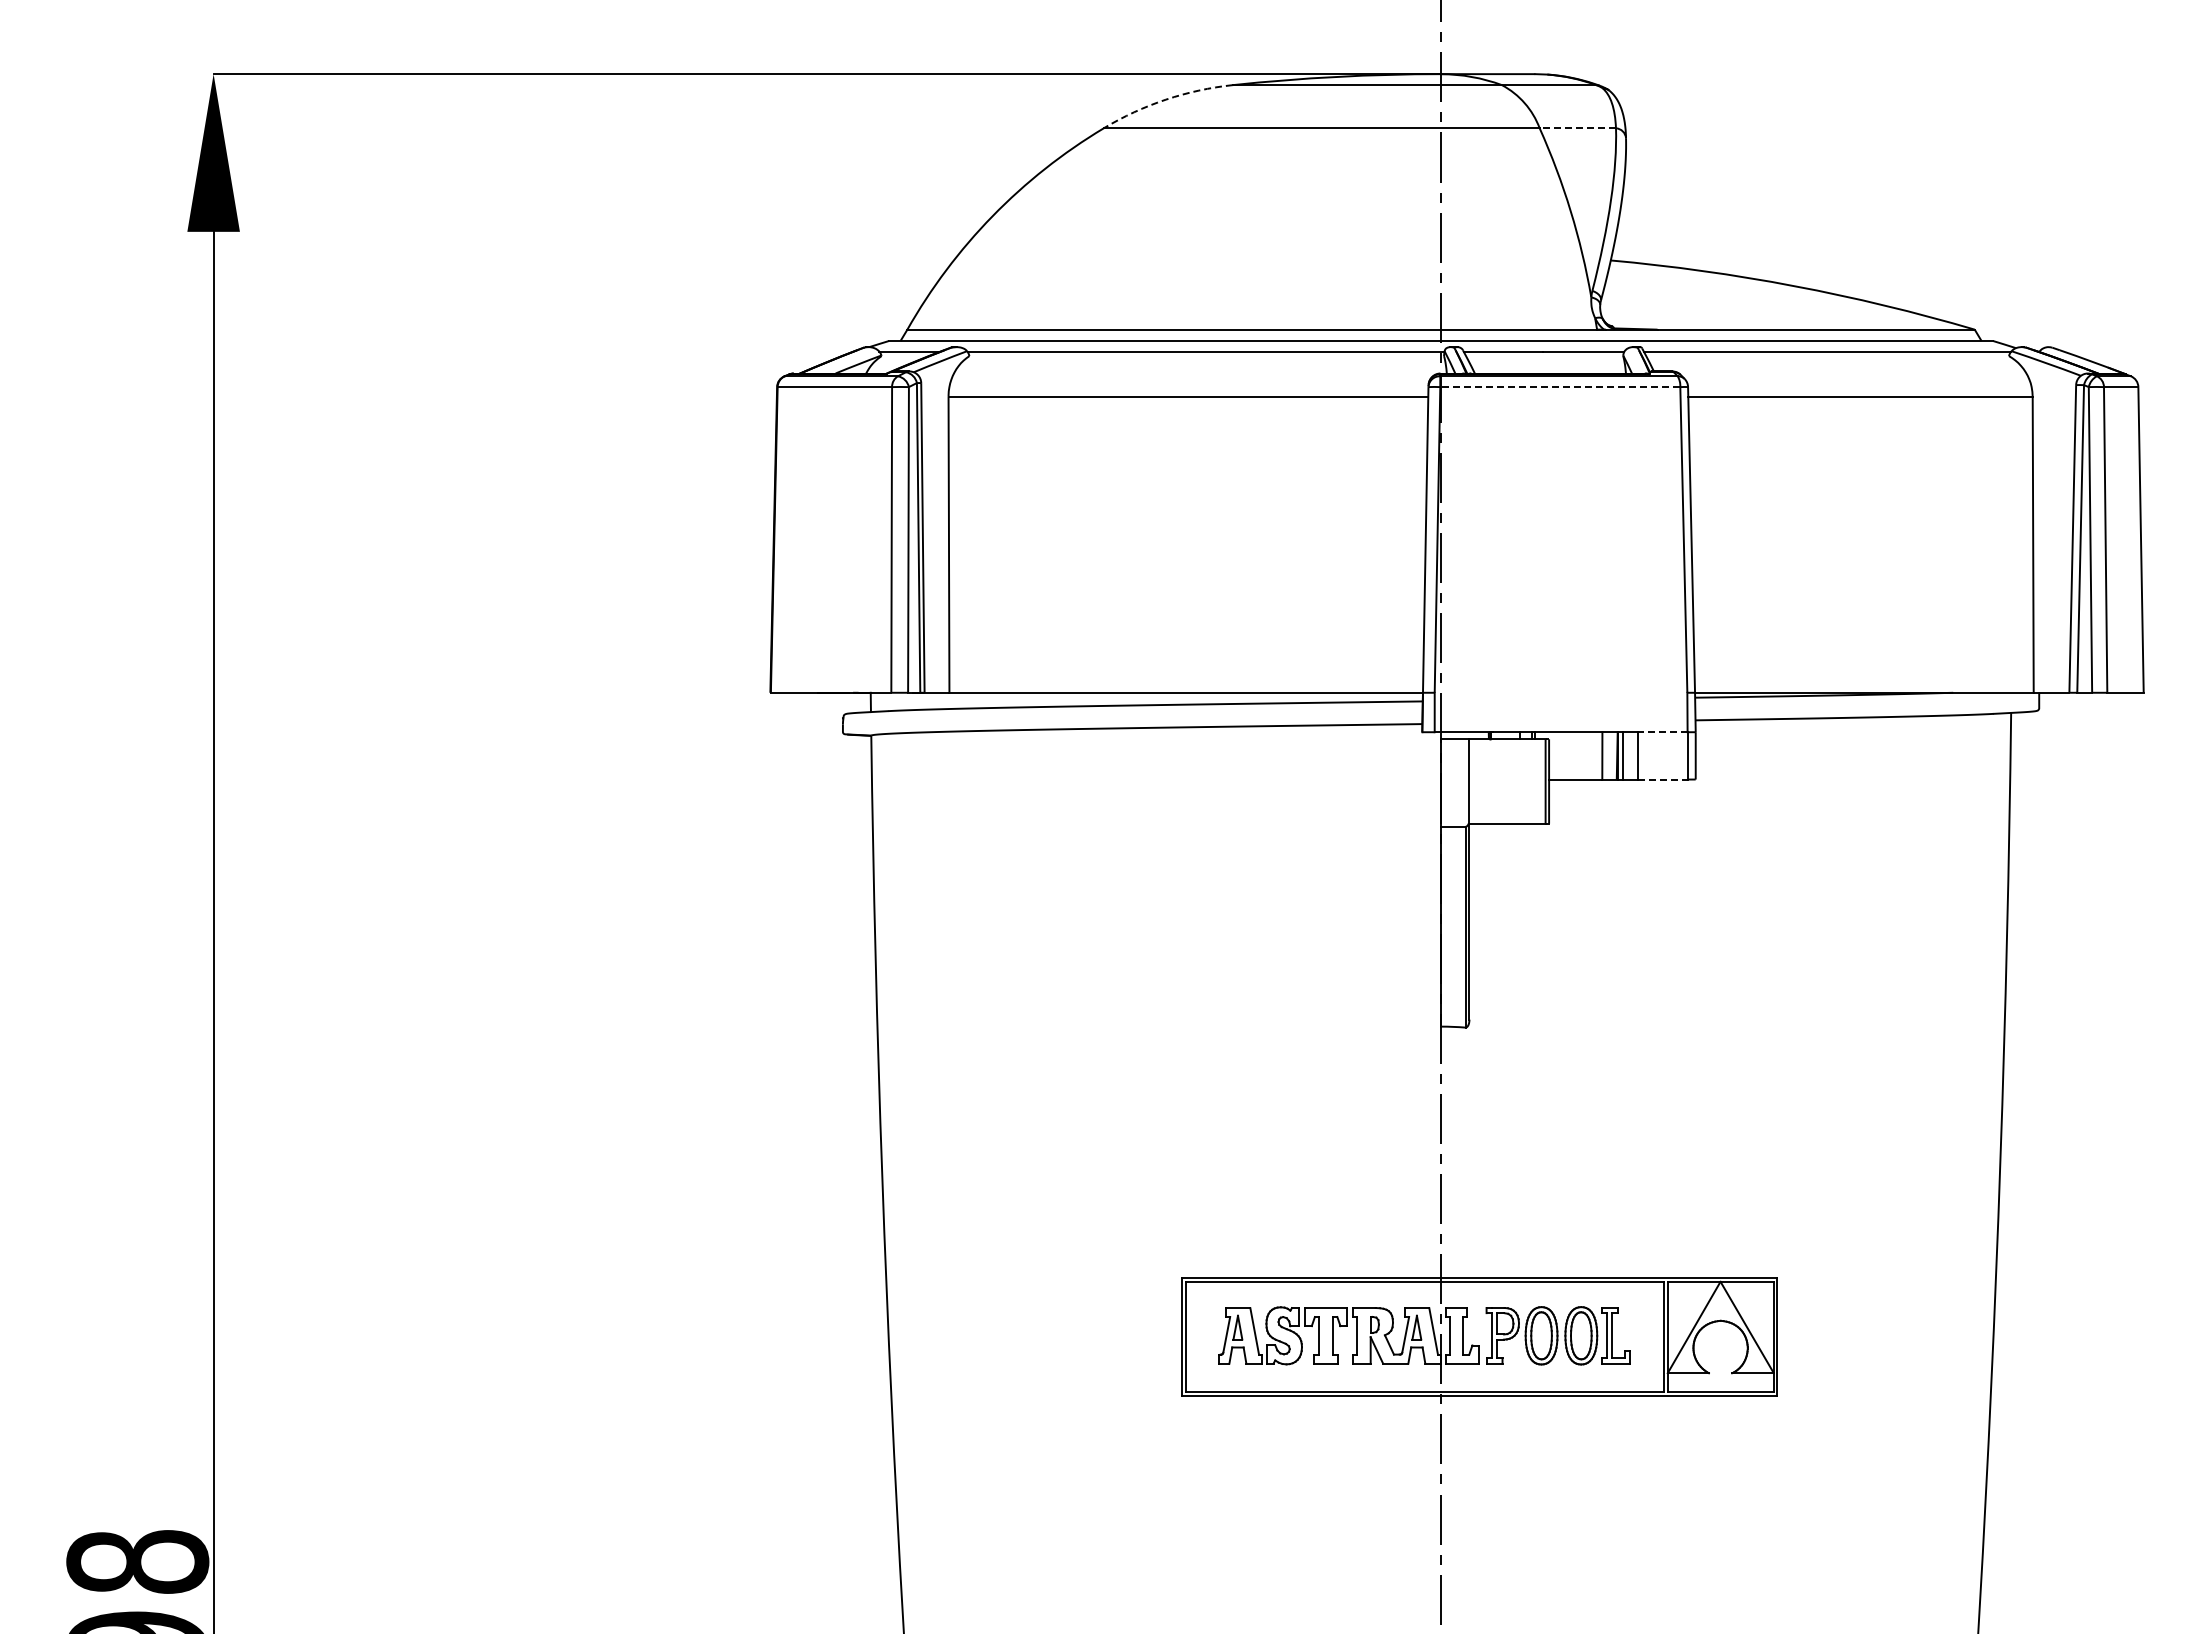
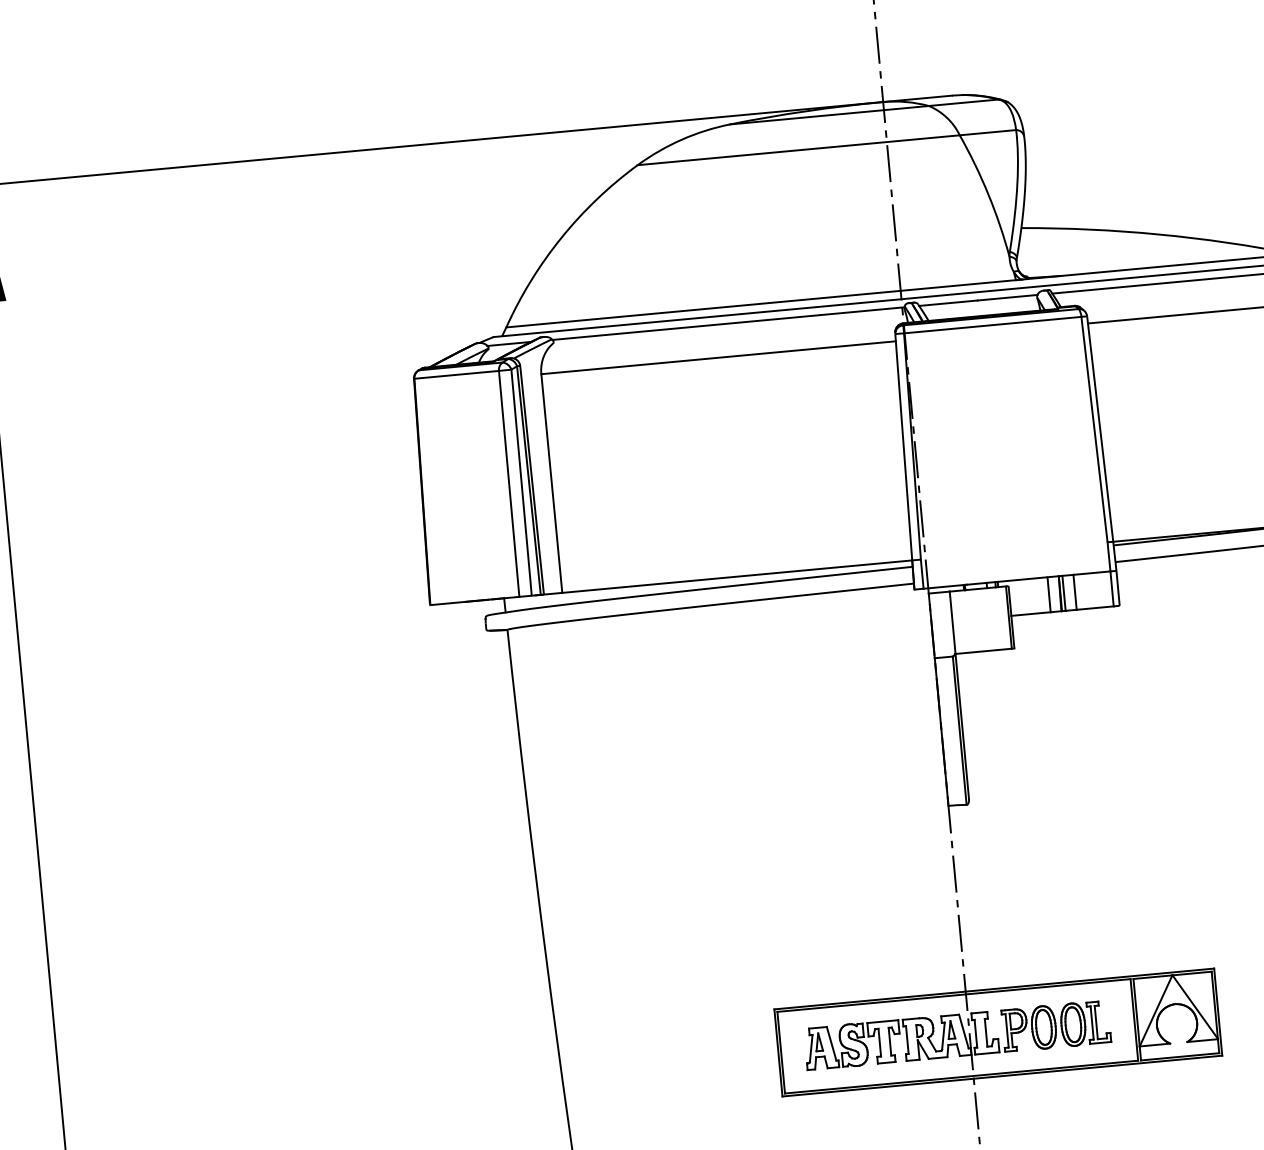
arc: (1165, 99) -> (681, 139), dashed -> solid
line: (1577, 128) -> (987, 132), dashed -> solid
line: (1559, 387) -> (992, 325), dashed -> solid
line: (1662, 732) -> (1091, 573), dashed -> solid
line: (1663, 779) -> (1095, 608), dashed -> solid

